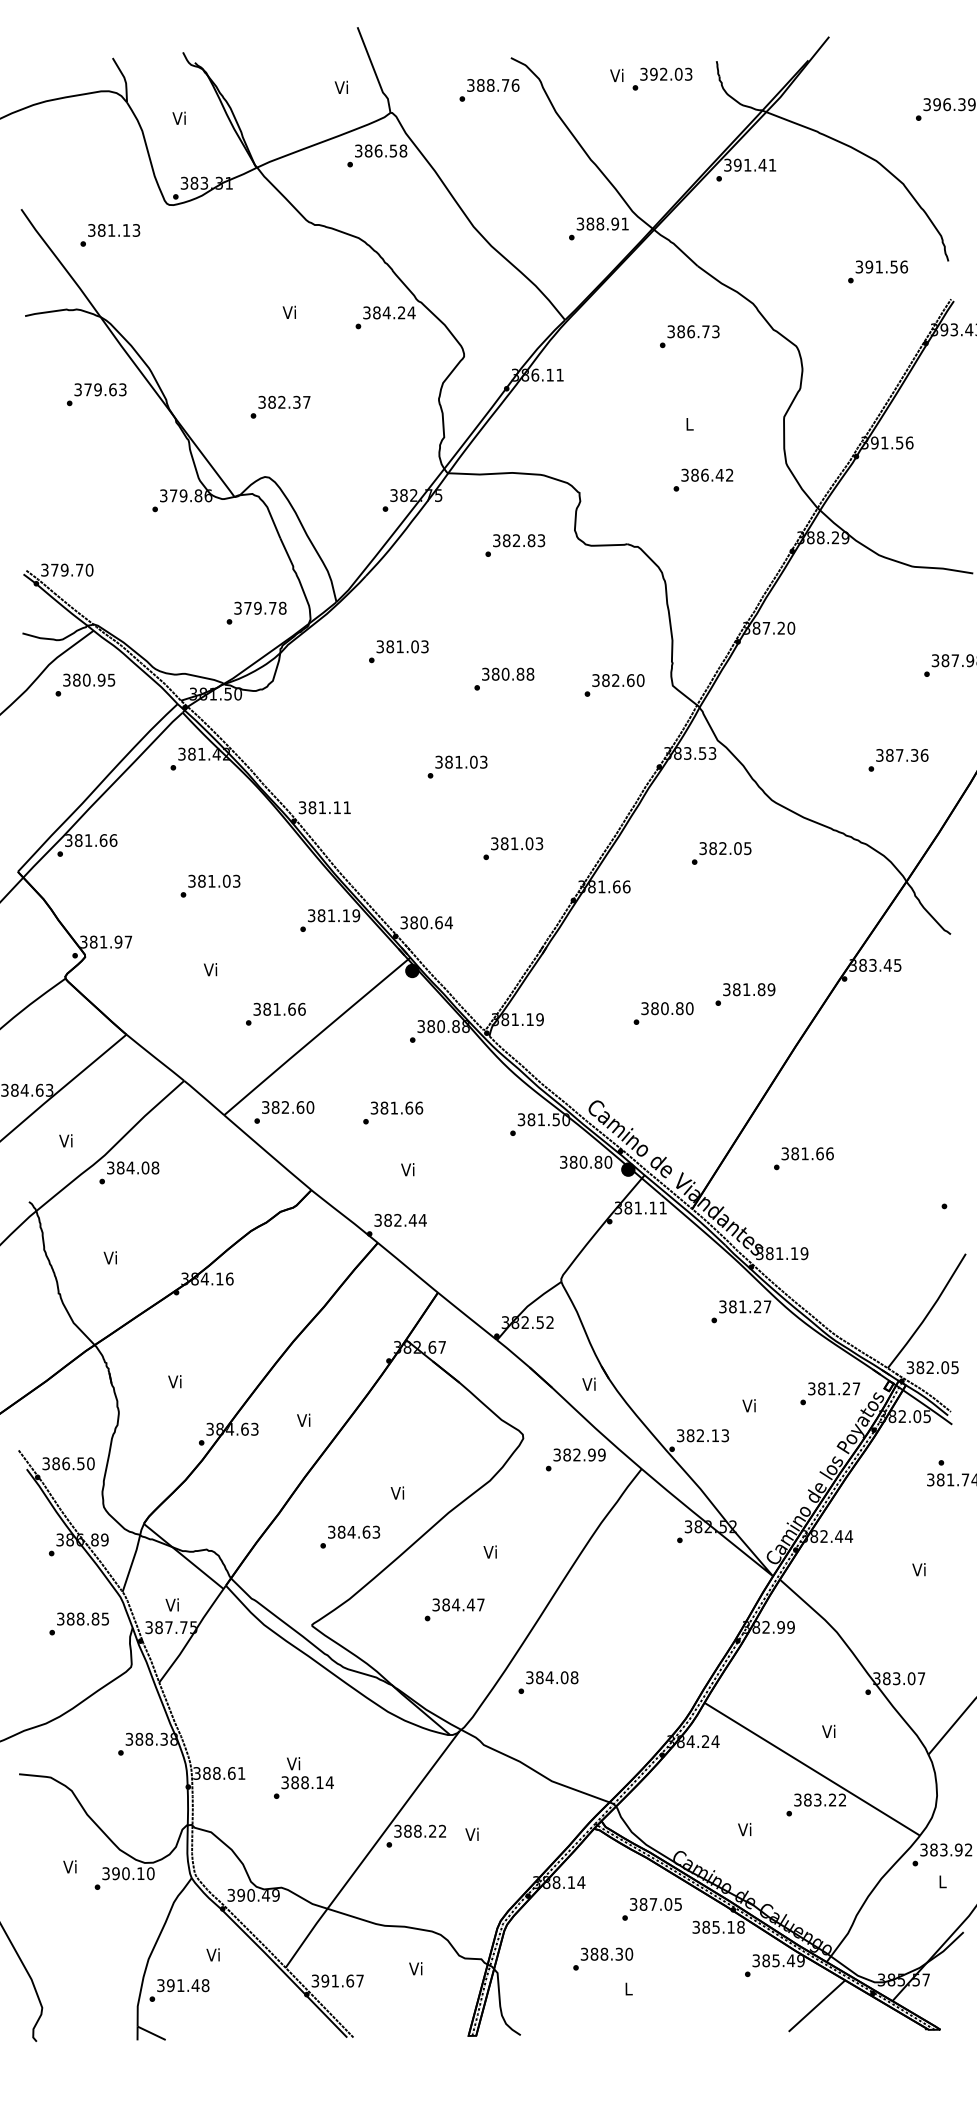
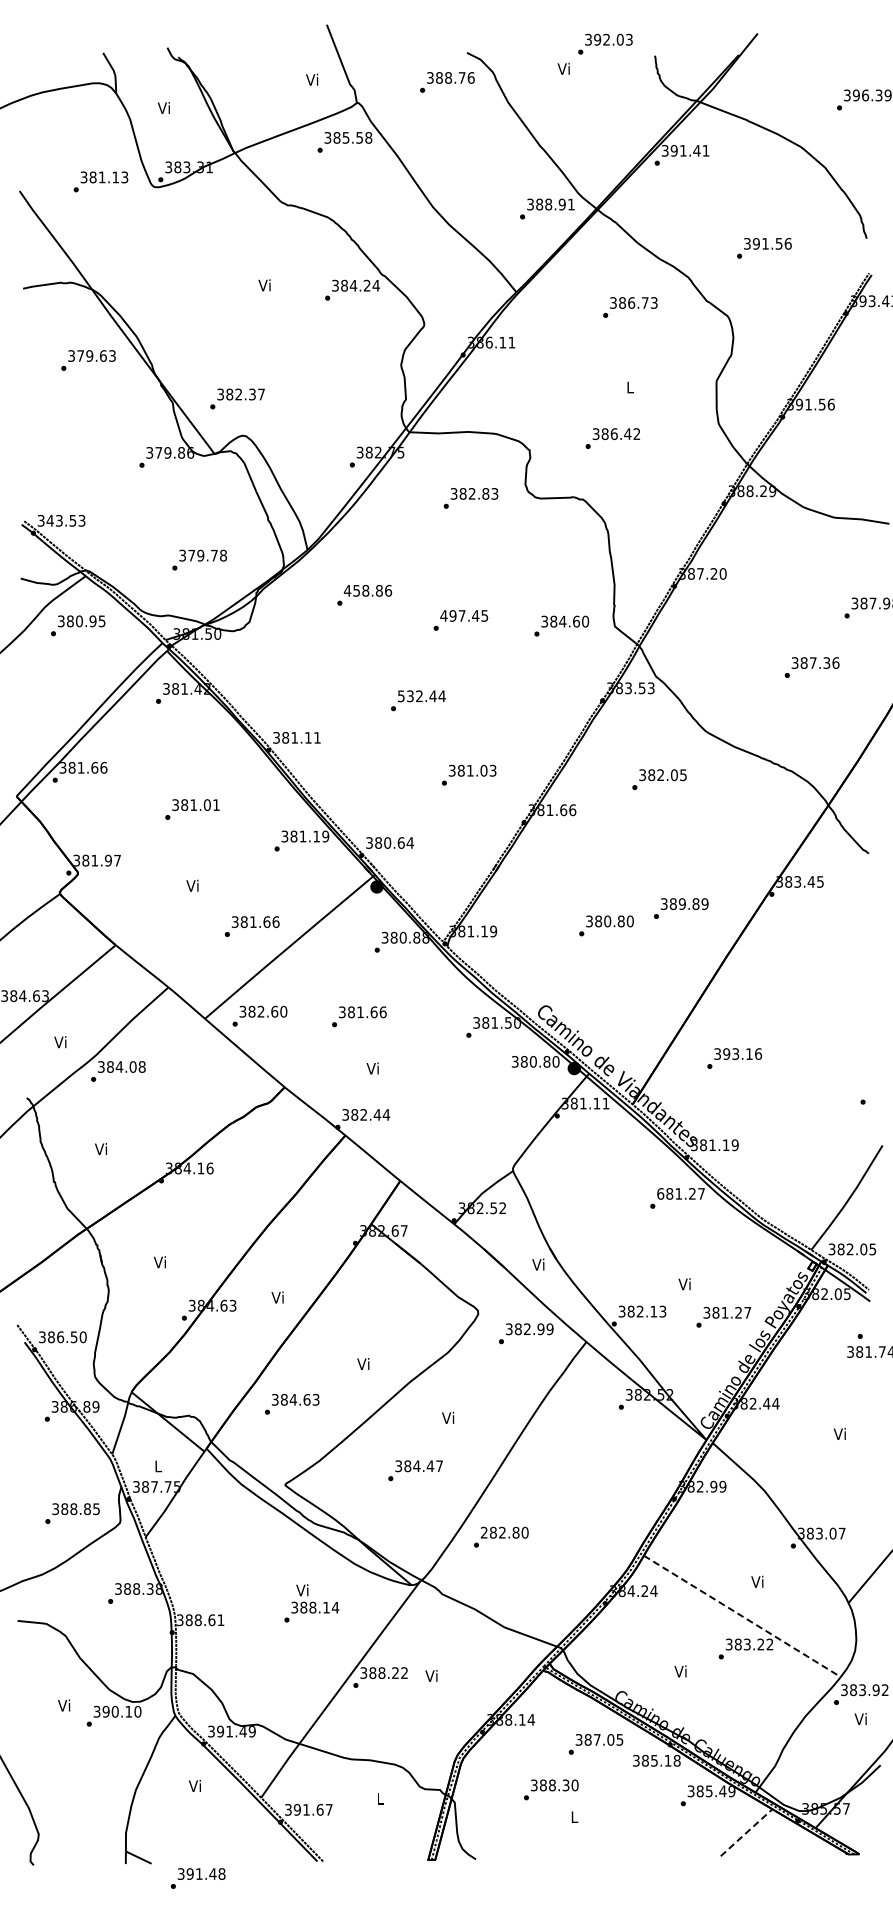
text: (662, 78) -> (605, 43), moved
text: (377, 150) -> (345, 137), 386.58 -> 385.58
text: (109, 234) -> (100, 181), moved
text: (878, 272) -> (764, 248), moved
text: (280, 406) -> (237, 398), moved
text: (703, 480) -> (612, 438), moved
text: (71, 569) -> (65, 520), 379.70 -> 343.53
text: (256, 612) -> (199, 559), moved
text: (402, 646) -> (367, 590), 381.03 -> 458.86
text: (508, 673) -> (464, 615), 380.88 -> 497.45
text: (615, 680) -> (562, 621), 382.60 -> 384.60
text: (897, 760) -> (811, 667), moved
text: (461, 762) -> (421, 696), 381.03 -> 532.44
text: (236, 880) -> (216, 804), 381.03 -> 381.01
text: (745, 990) -> (681, 904), 381.89 -> 389.89
text: (806, 1153) -> (737, 1053), 381.66 -> 393.16
text: (722, 1306) -> (660, 1193), 381.27 -> 681.27
text: (829, 1392) -> (723, 1316), moved
text: (350, 1537) -> (292, 1404), moved
text: (172, 1605) -> (157, 1466), Vi -> L
text: (79, 1623) -> (72, 1513), moved
text: (551, 1677) -> (504, 1532), 384.08 -> 282.80
line: (812, 1769) -> (742, 1616), solid -> dashed
text: (303, 1778) -> (311, 1603), moved
text: (941, 1881) -> (860, 1718), L -> Vi
text: (250, 1895) -> (229, 1731), 390.49 -> 391.49
text: (415, 1968) -> (379, 1798), Vi -> L
text: (178, 1990) -> (197, 1878), moved
line: (816, 2005) -> (746, 1832), solid -> dashed

